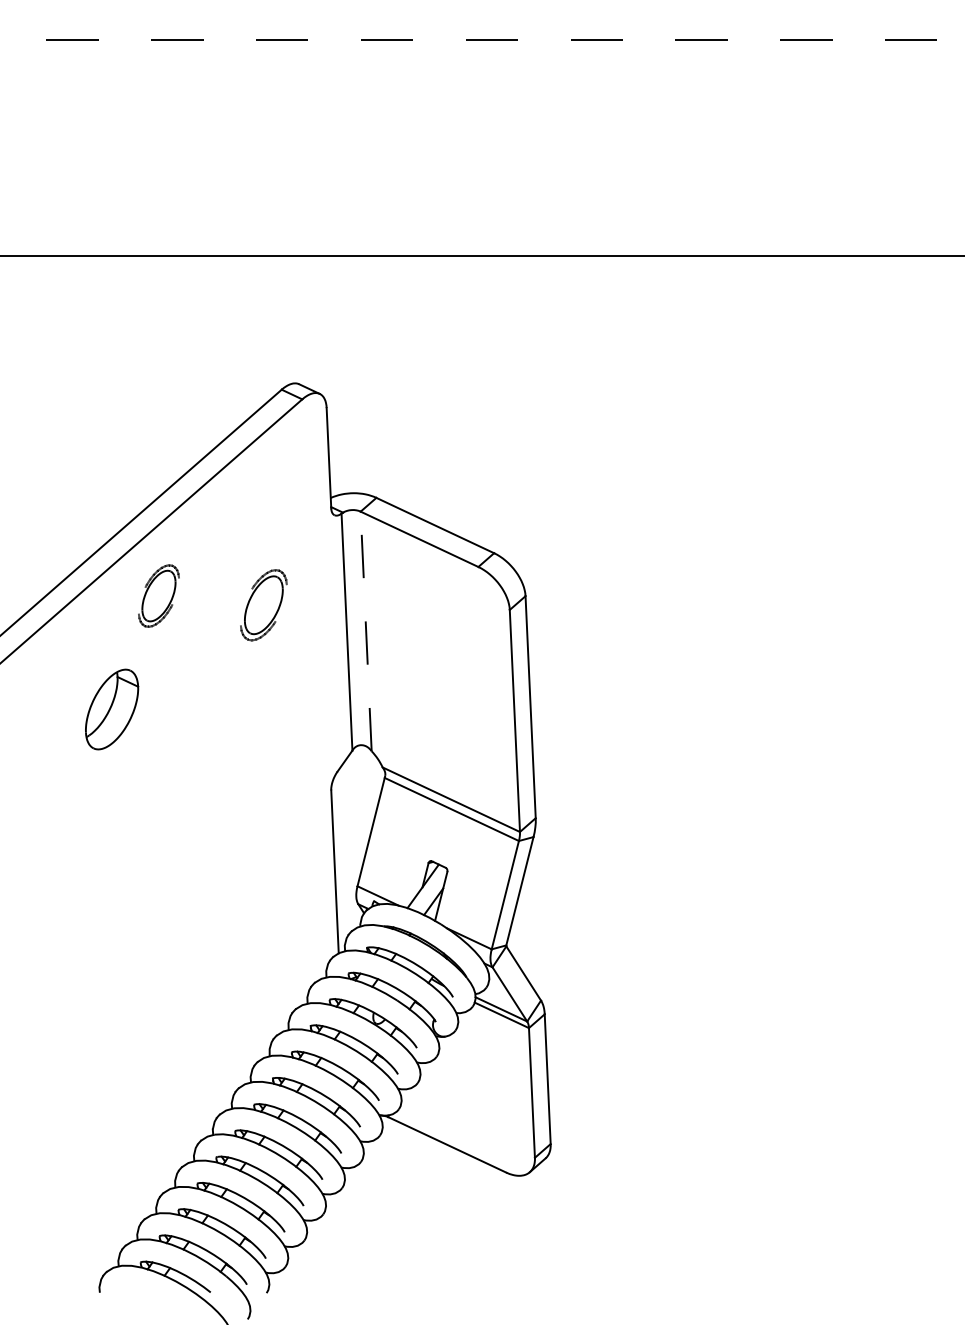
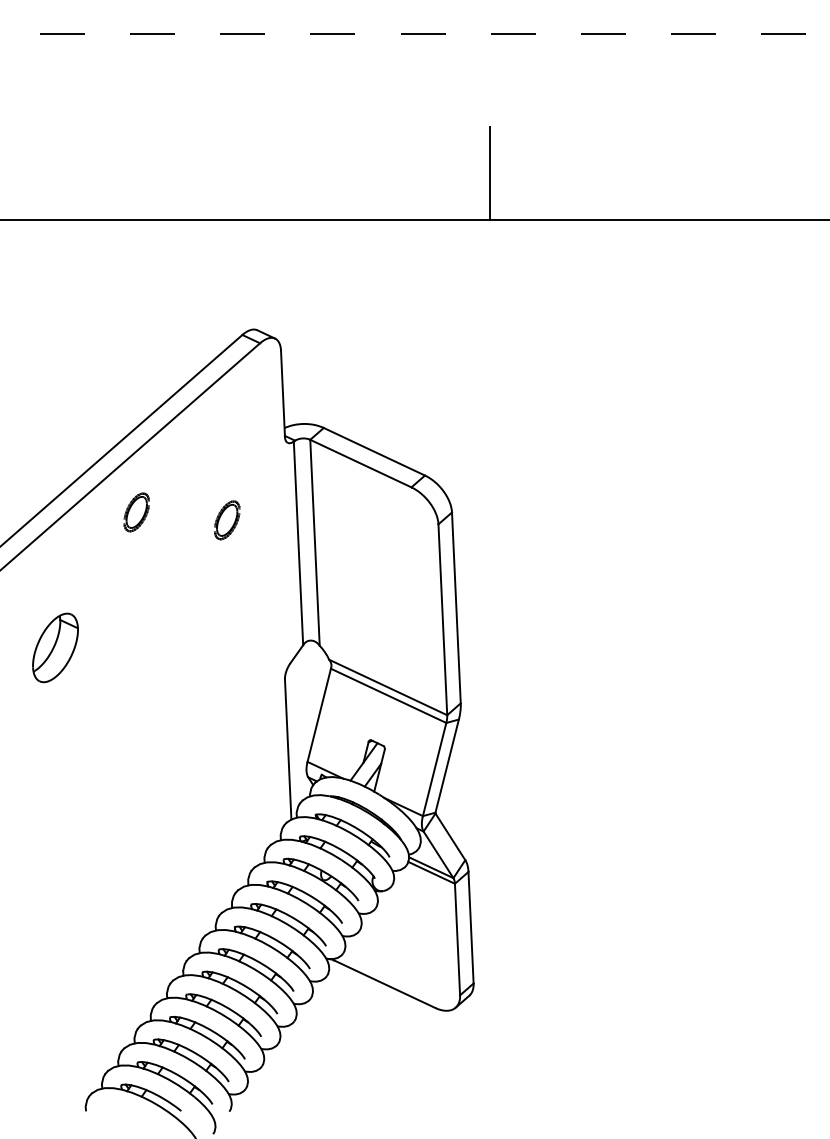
line: (570, 201) -> (490, 173), added
part: (158, 596) -> (136, 512), size x0.71
part: (264, 605) -> (227, 520), size x0.62
line: (365, 631) -> (314, 542), dashed -> solid
part: (112, 709) -> (55, 647), moved

